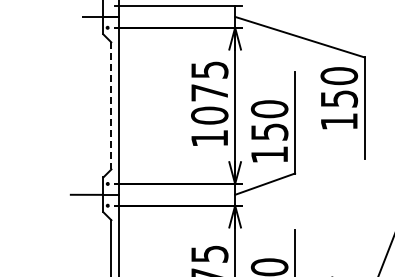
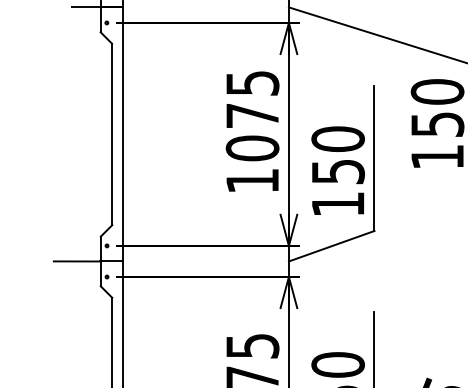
line: (111, 105) -> (112, 133), dashed -> solid

